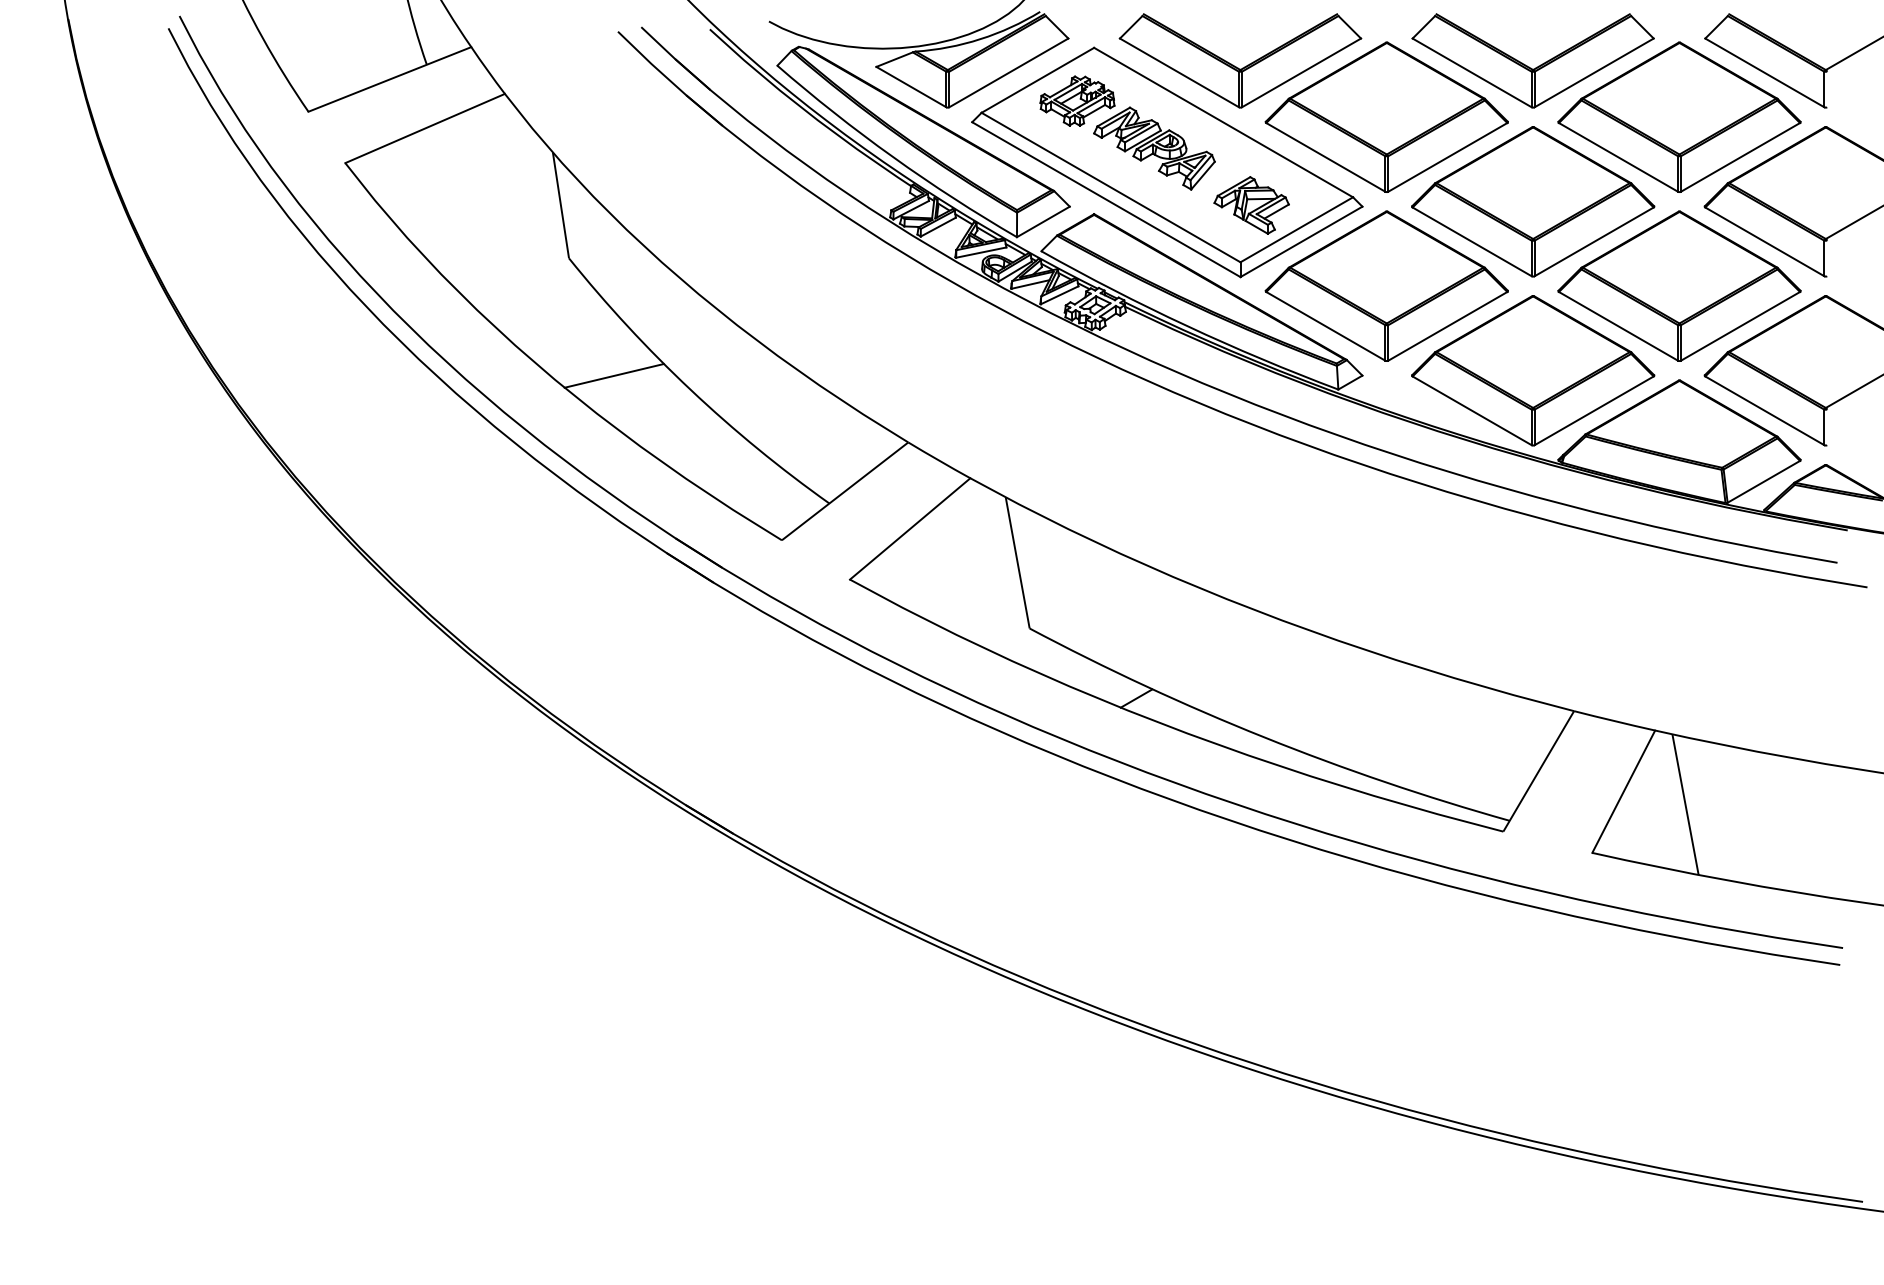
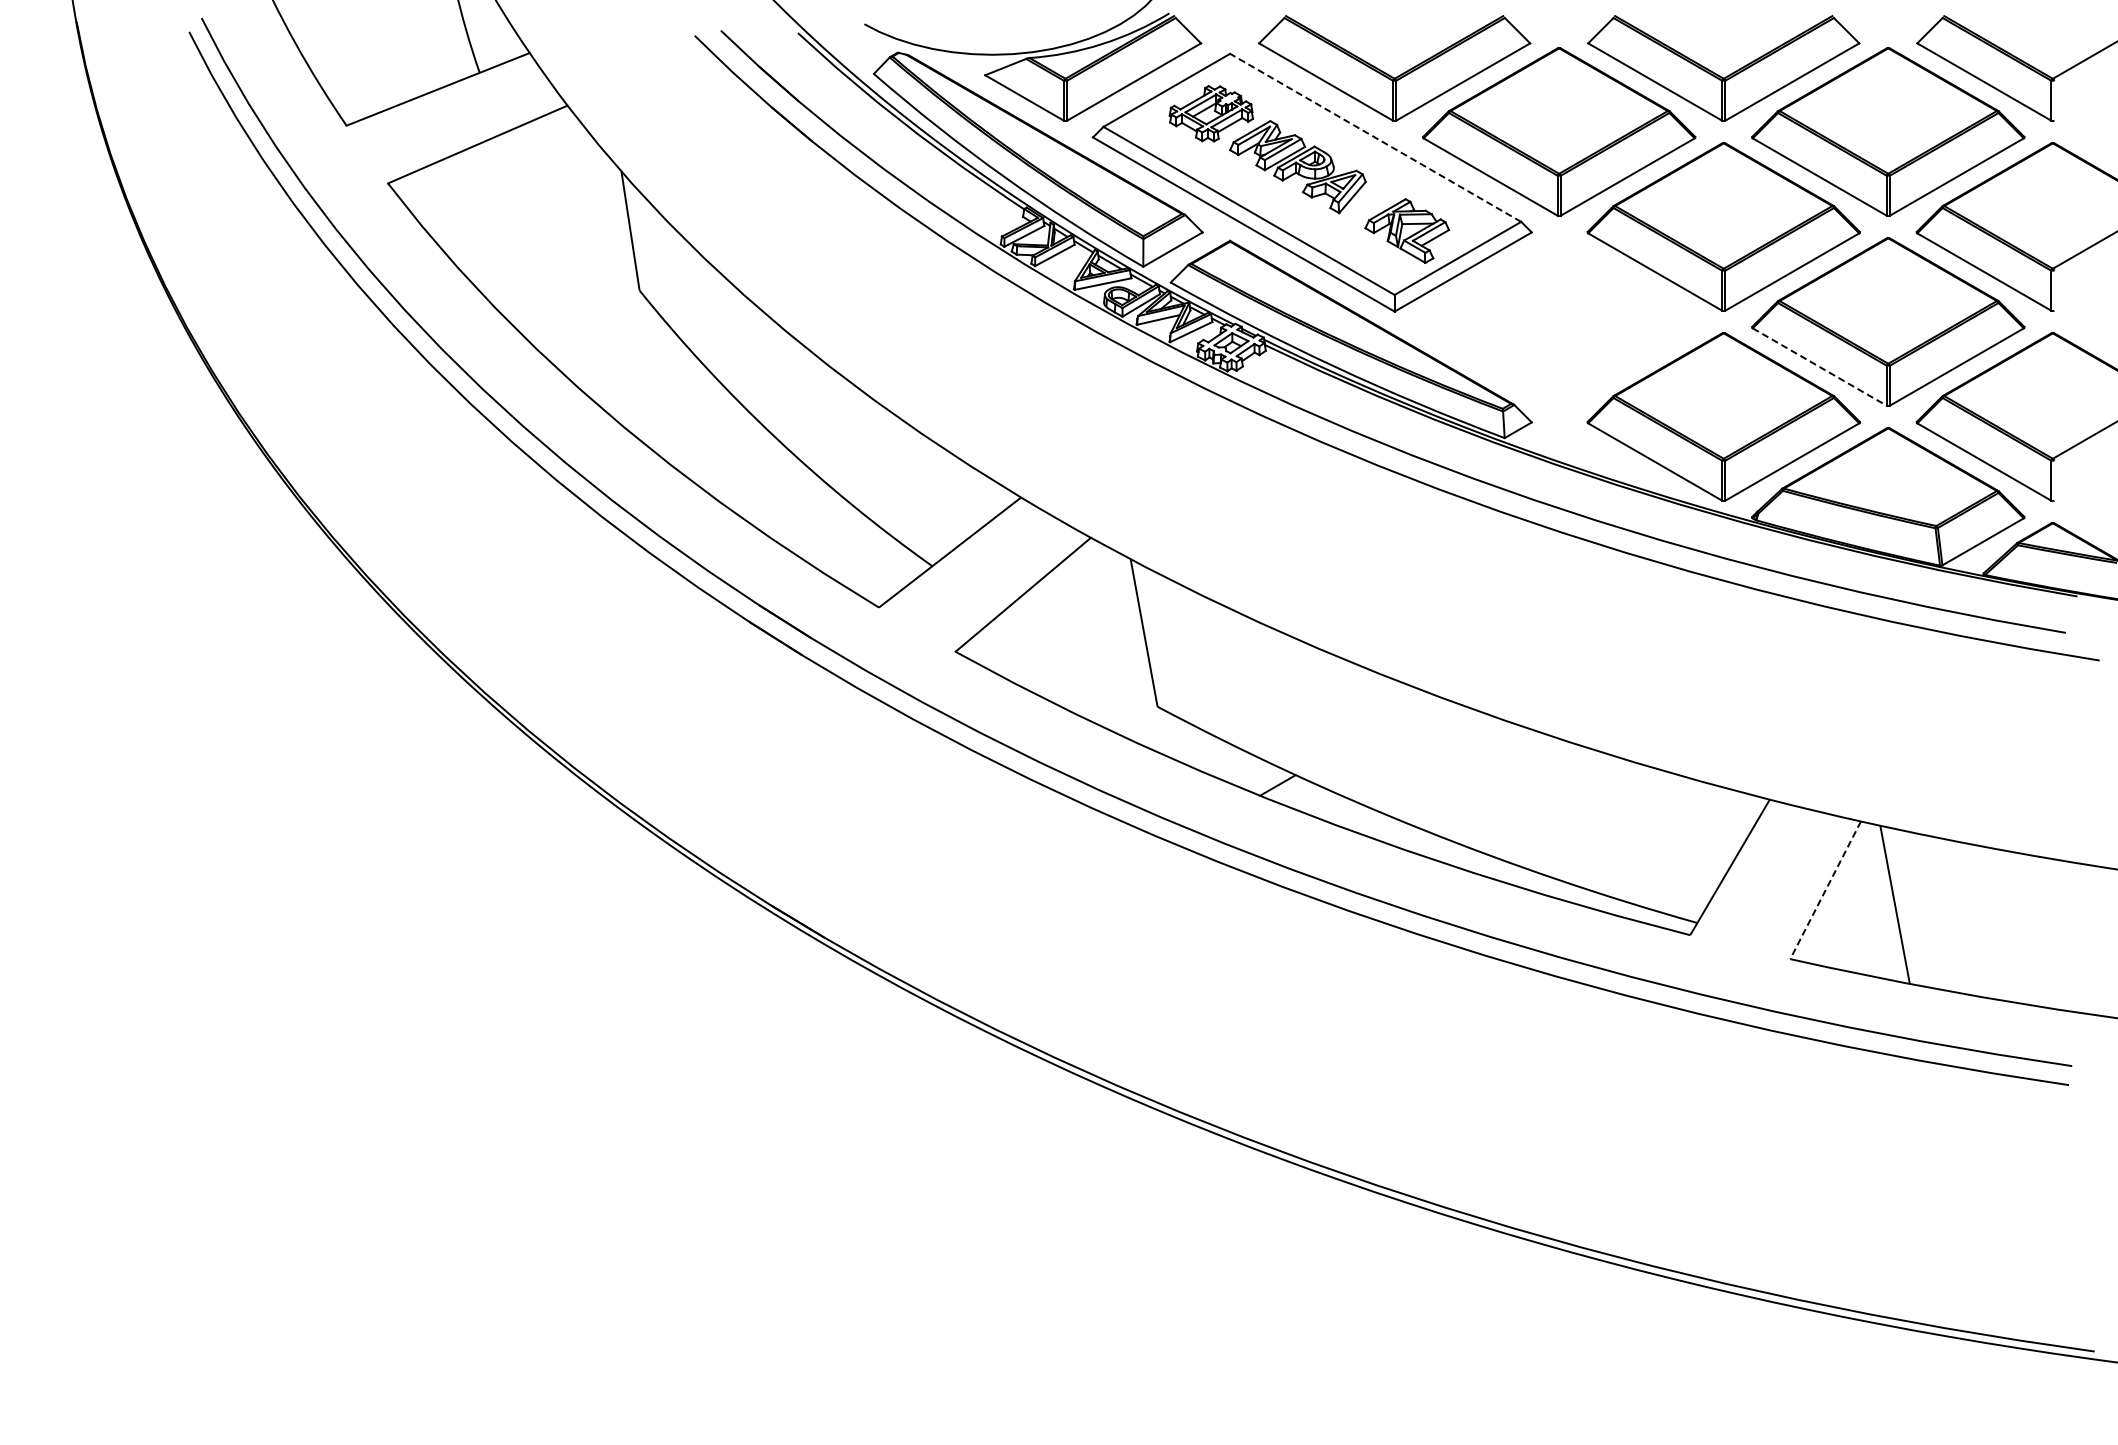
line: (1223, 122) -> (1375, 137), solid -> dashed
part: (1387, 285) -> (1559, 321), removed
line: (1619, 326) -> (1820, 367), solid -> dashed
line: (614, 375) -> (690, 422), removed
line: (1623, 791) -> (1825, 890), solid -> dashed

